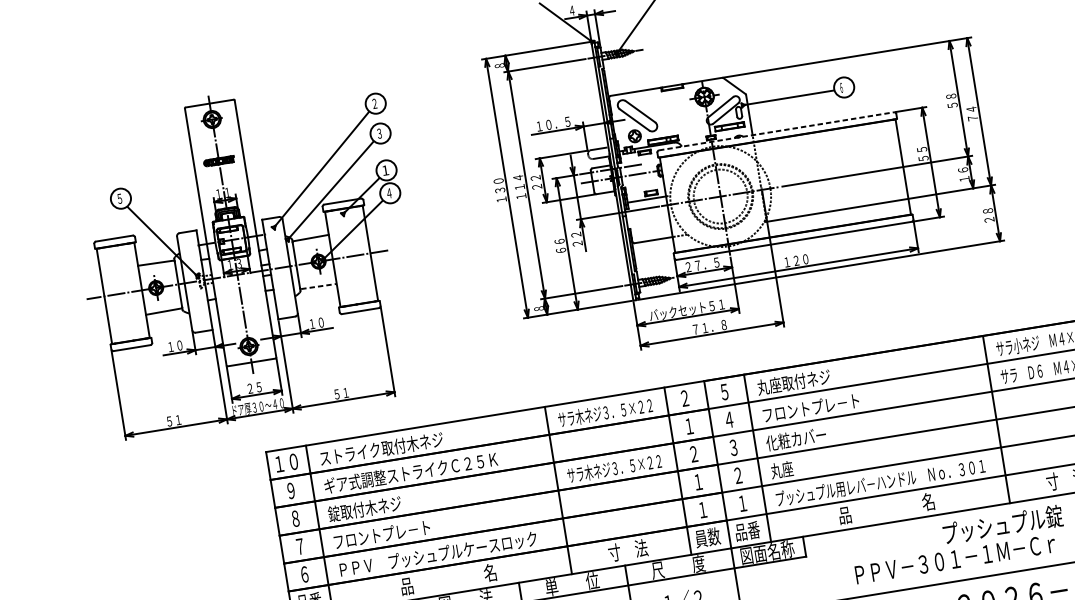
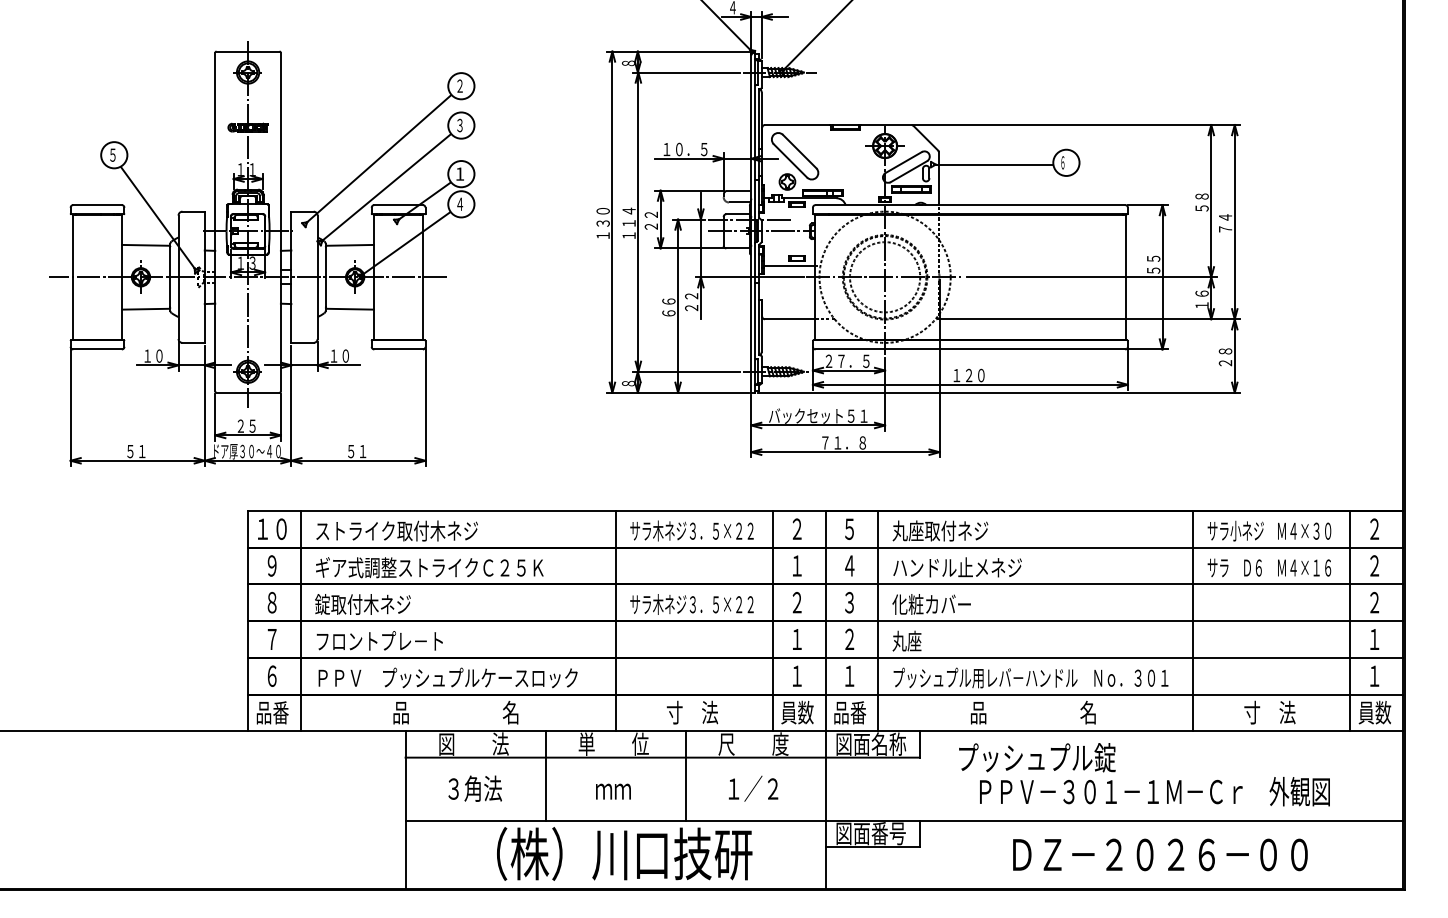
line: (776, 131) -> (970, 205), dashed -> solid
line: (319, 286) -> (350, 309), dashed -> solid
text: (811, 407) -> (957, 567), フロントプレ－ト -> ハンドル止メネジ
text: (1003, 524) -> (1037, 757), moved

